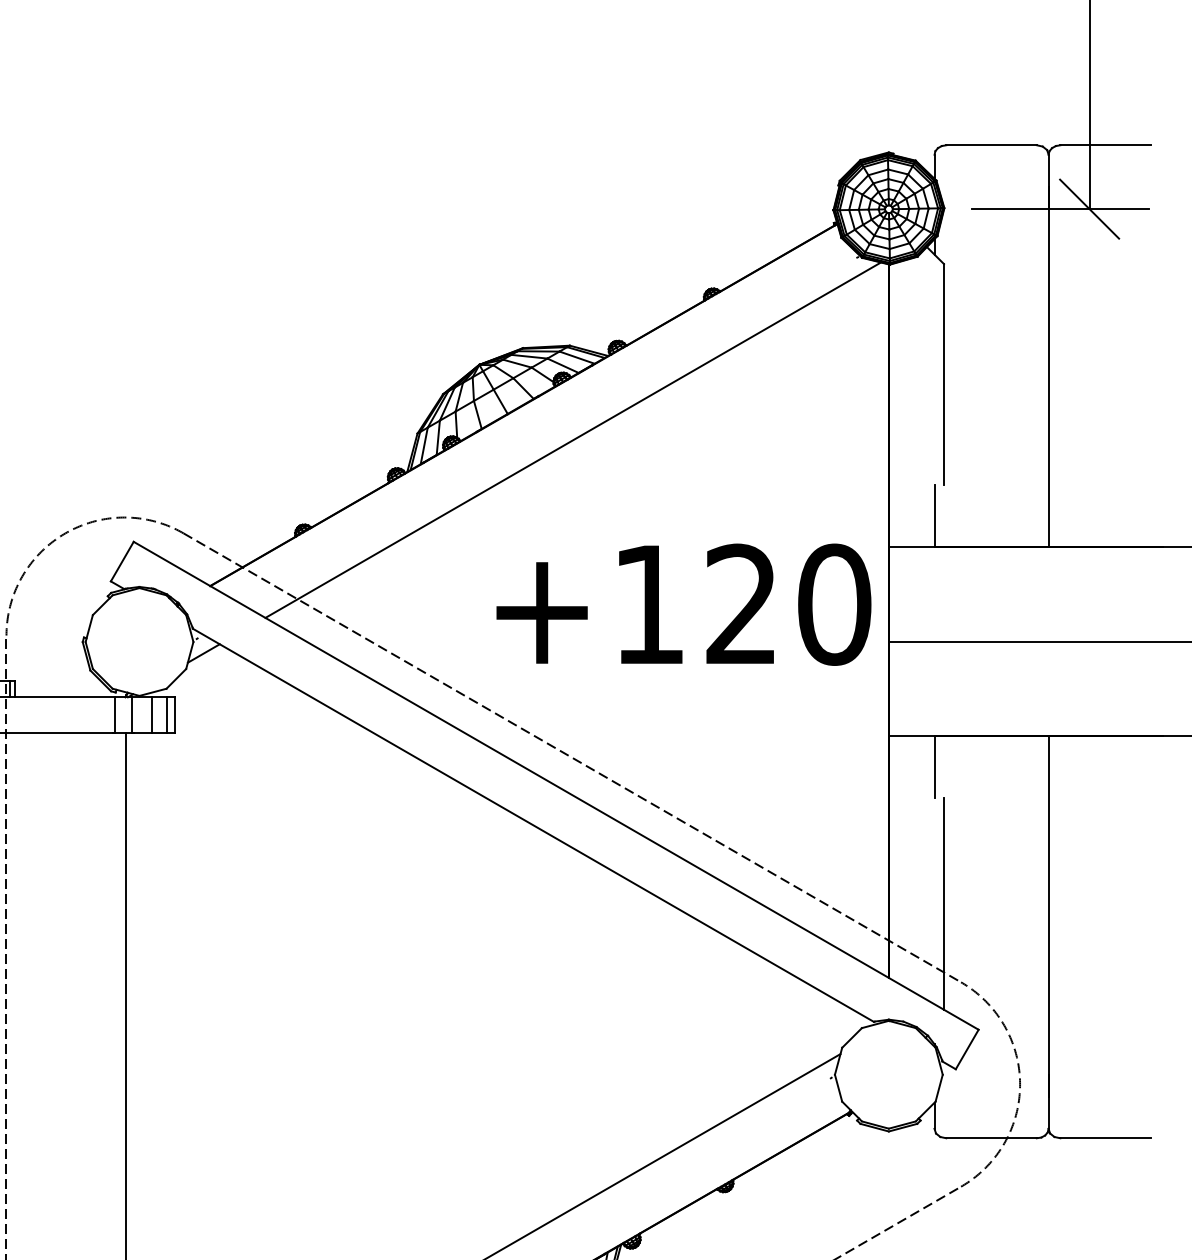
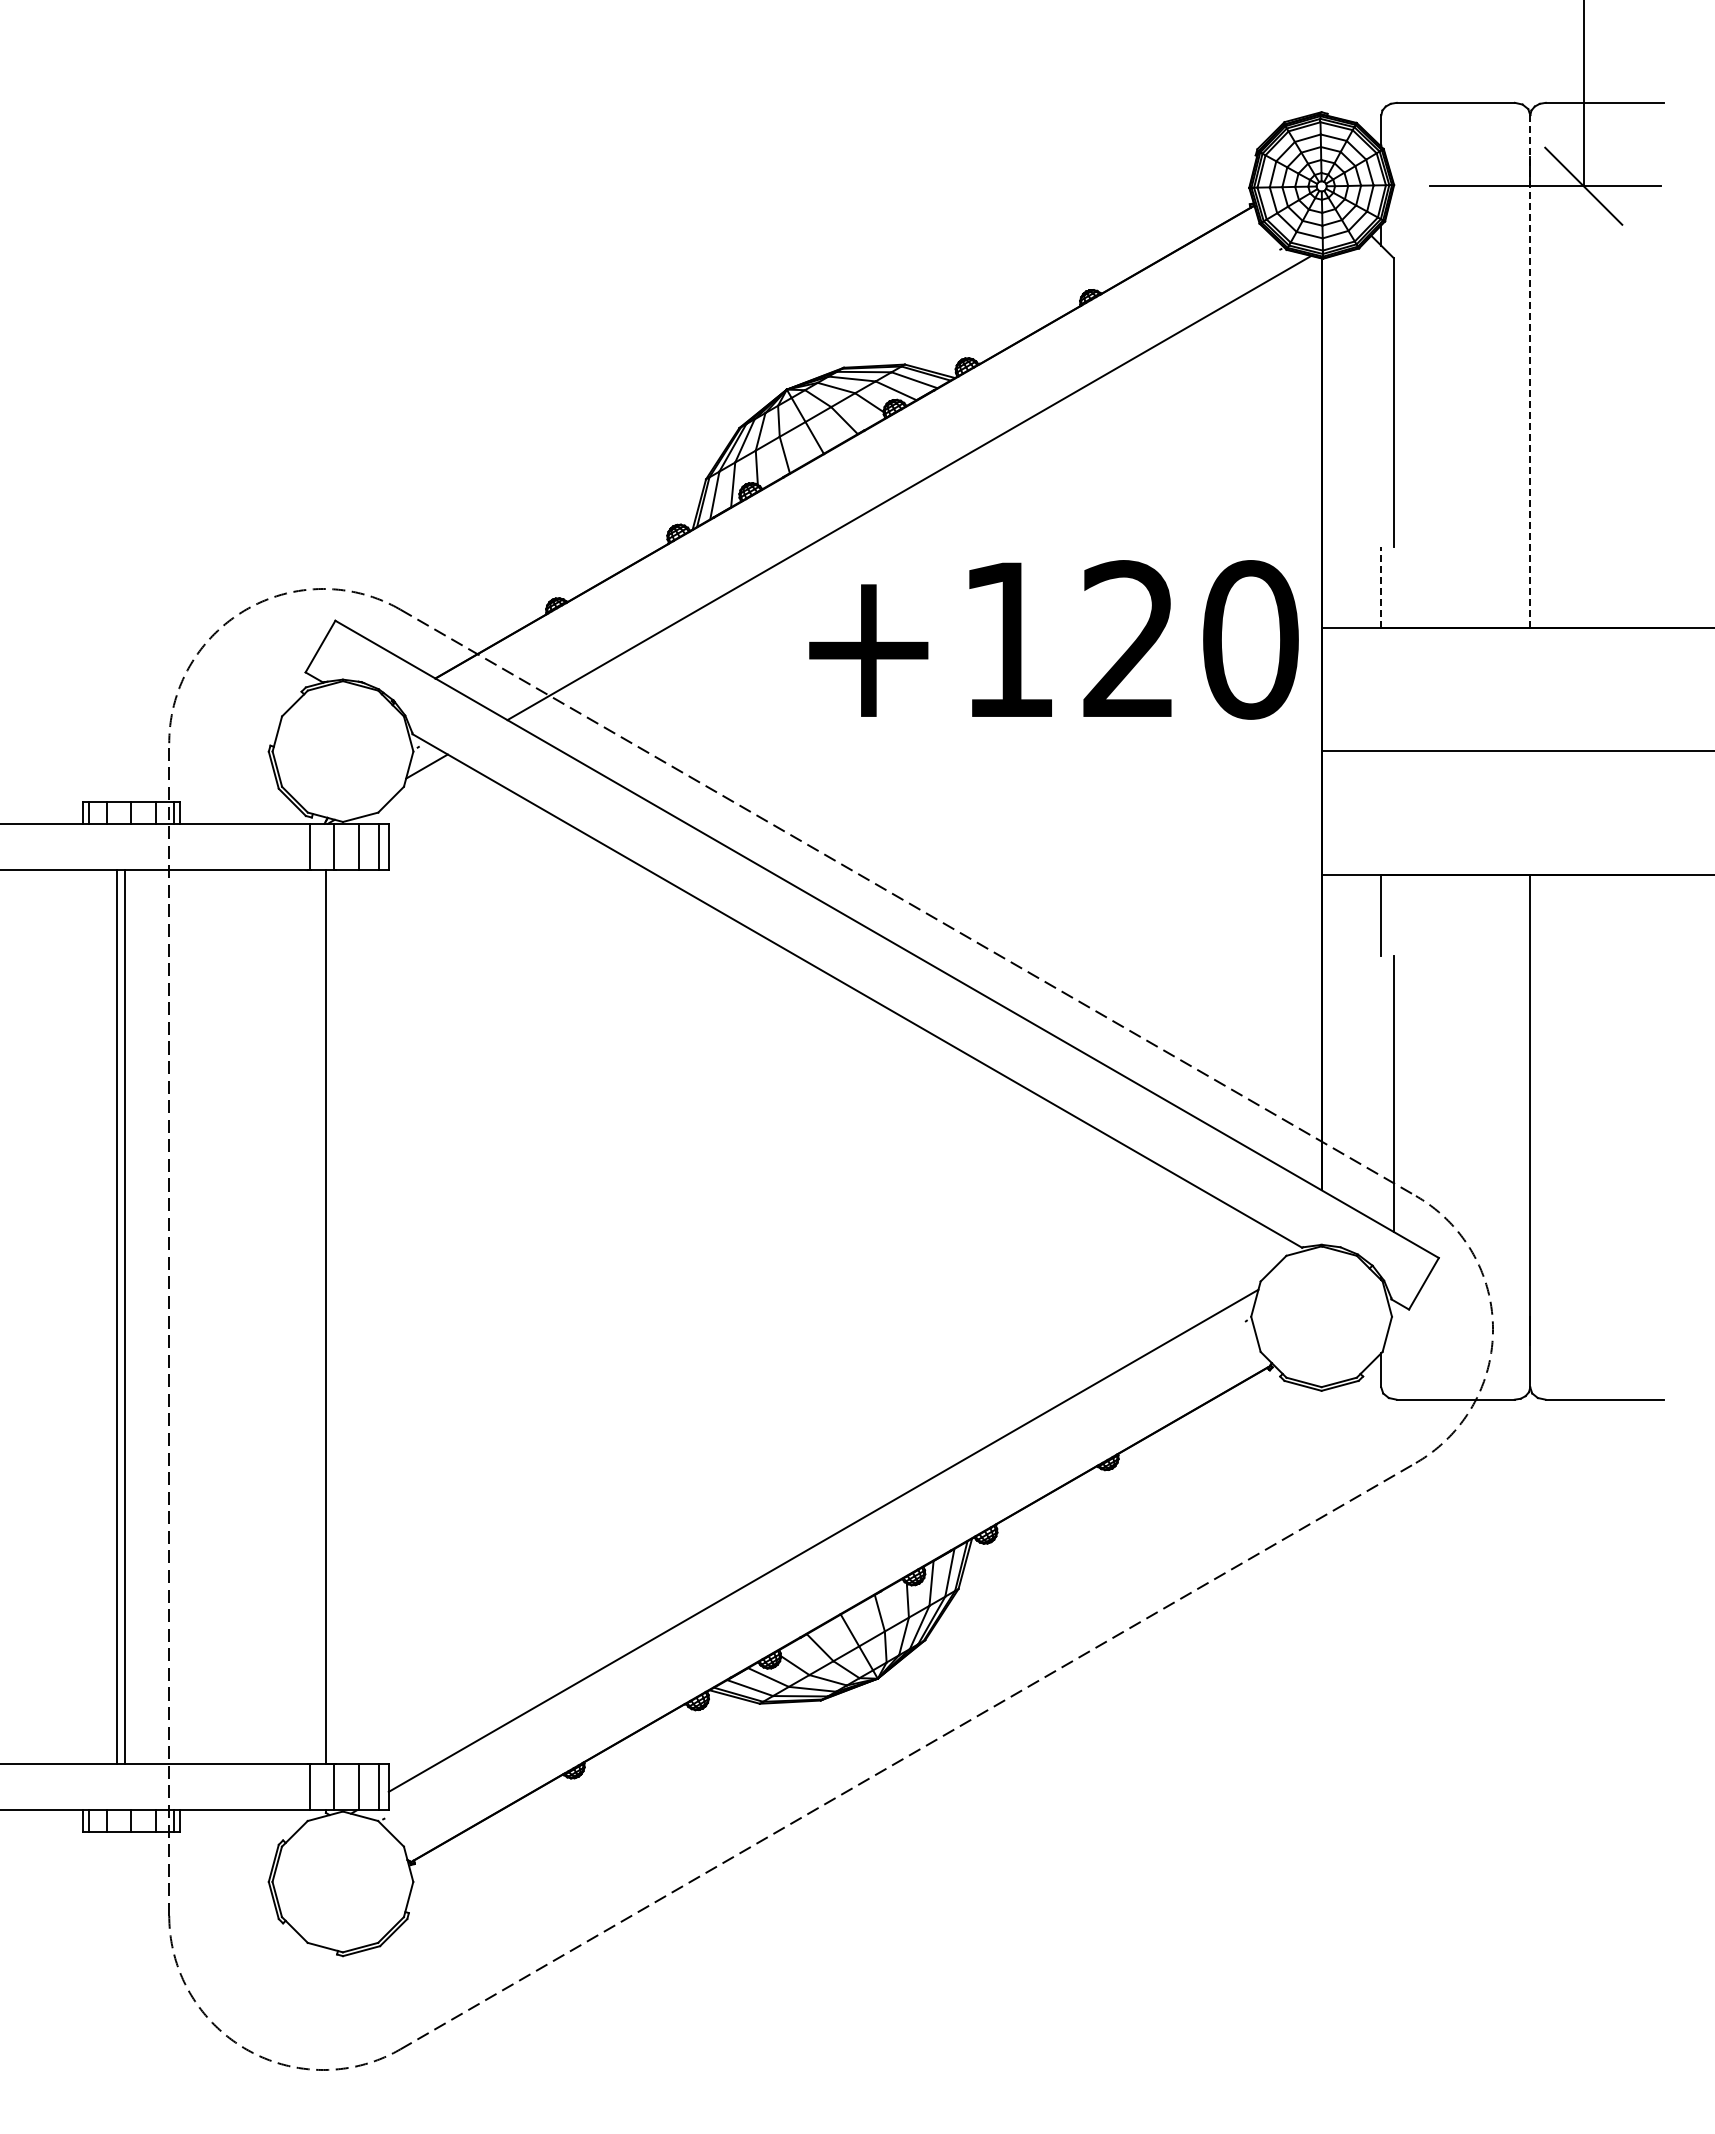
line: (1048, 350) -> (1530, 371), solid -> dashed
line: (934, 516) -> (1381, 587), solid -> dashed
text: (683, 604) -> (1053, 639), moved

